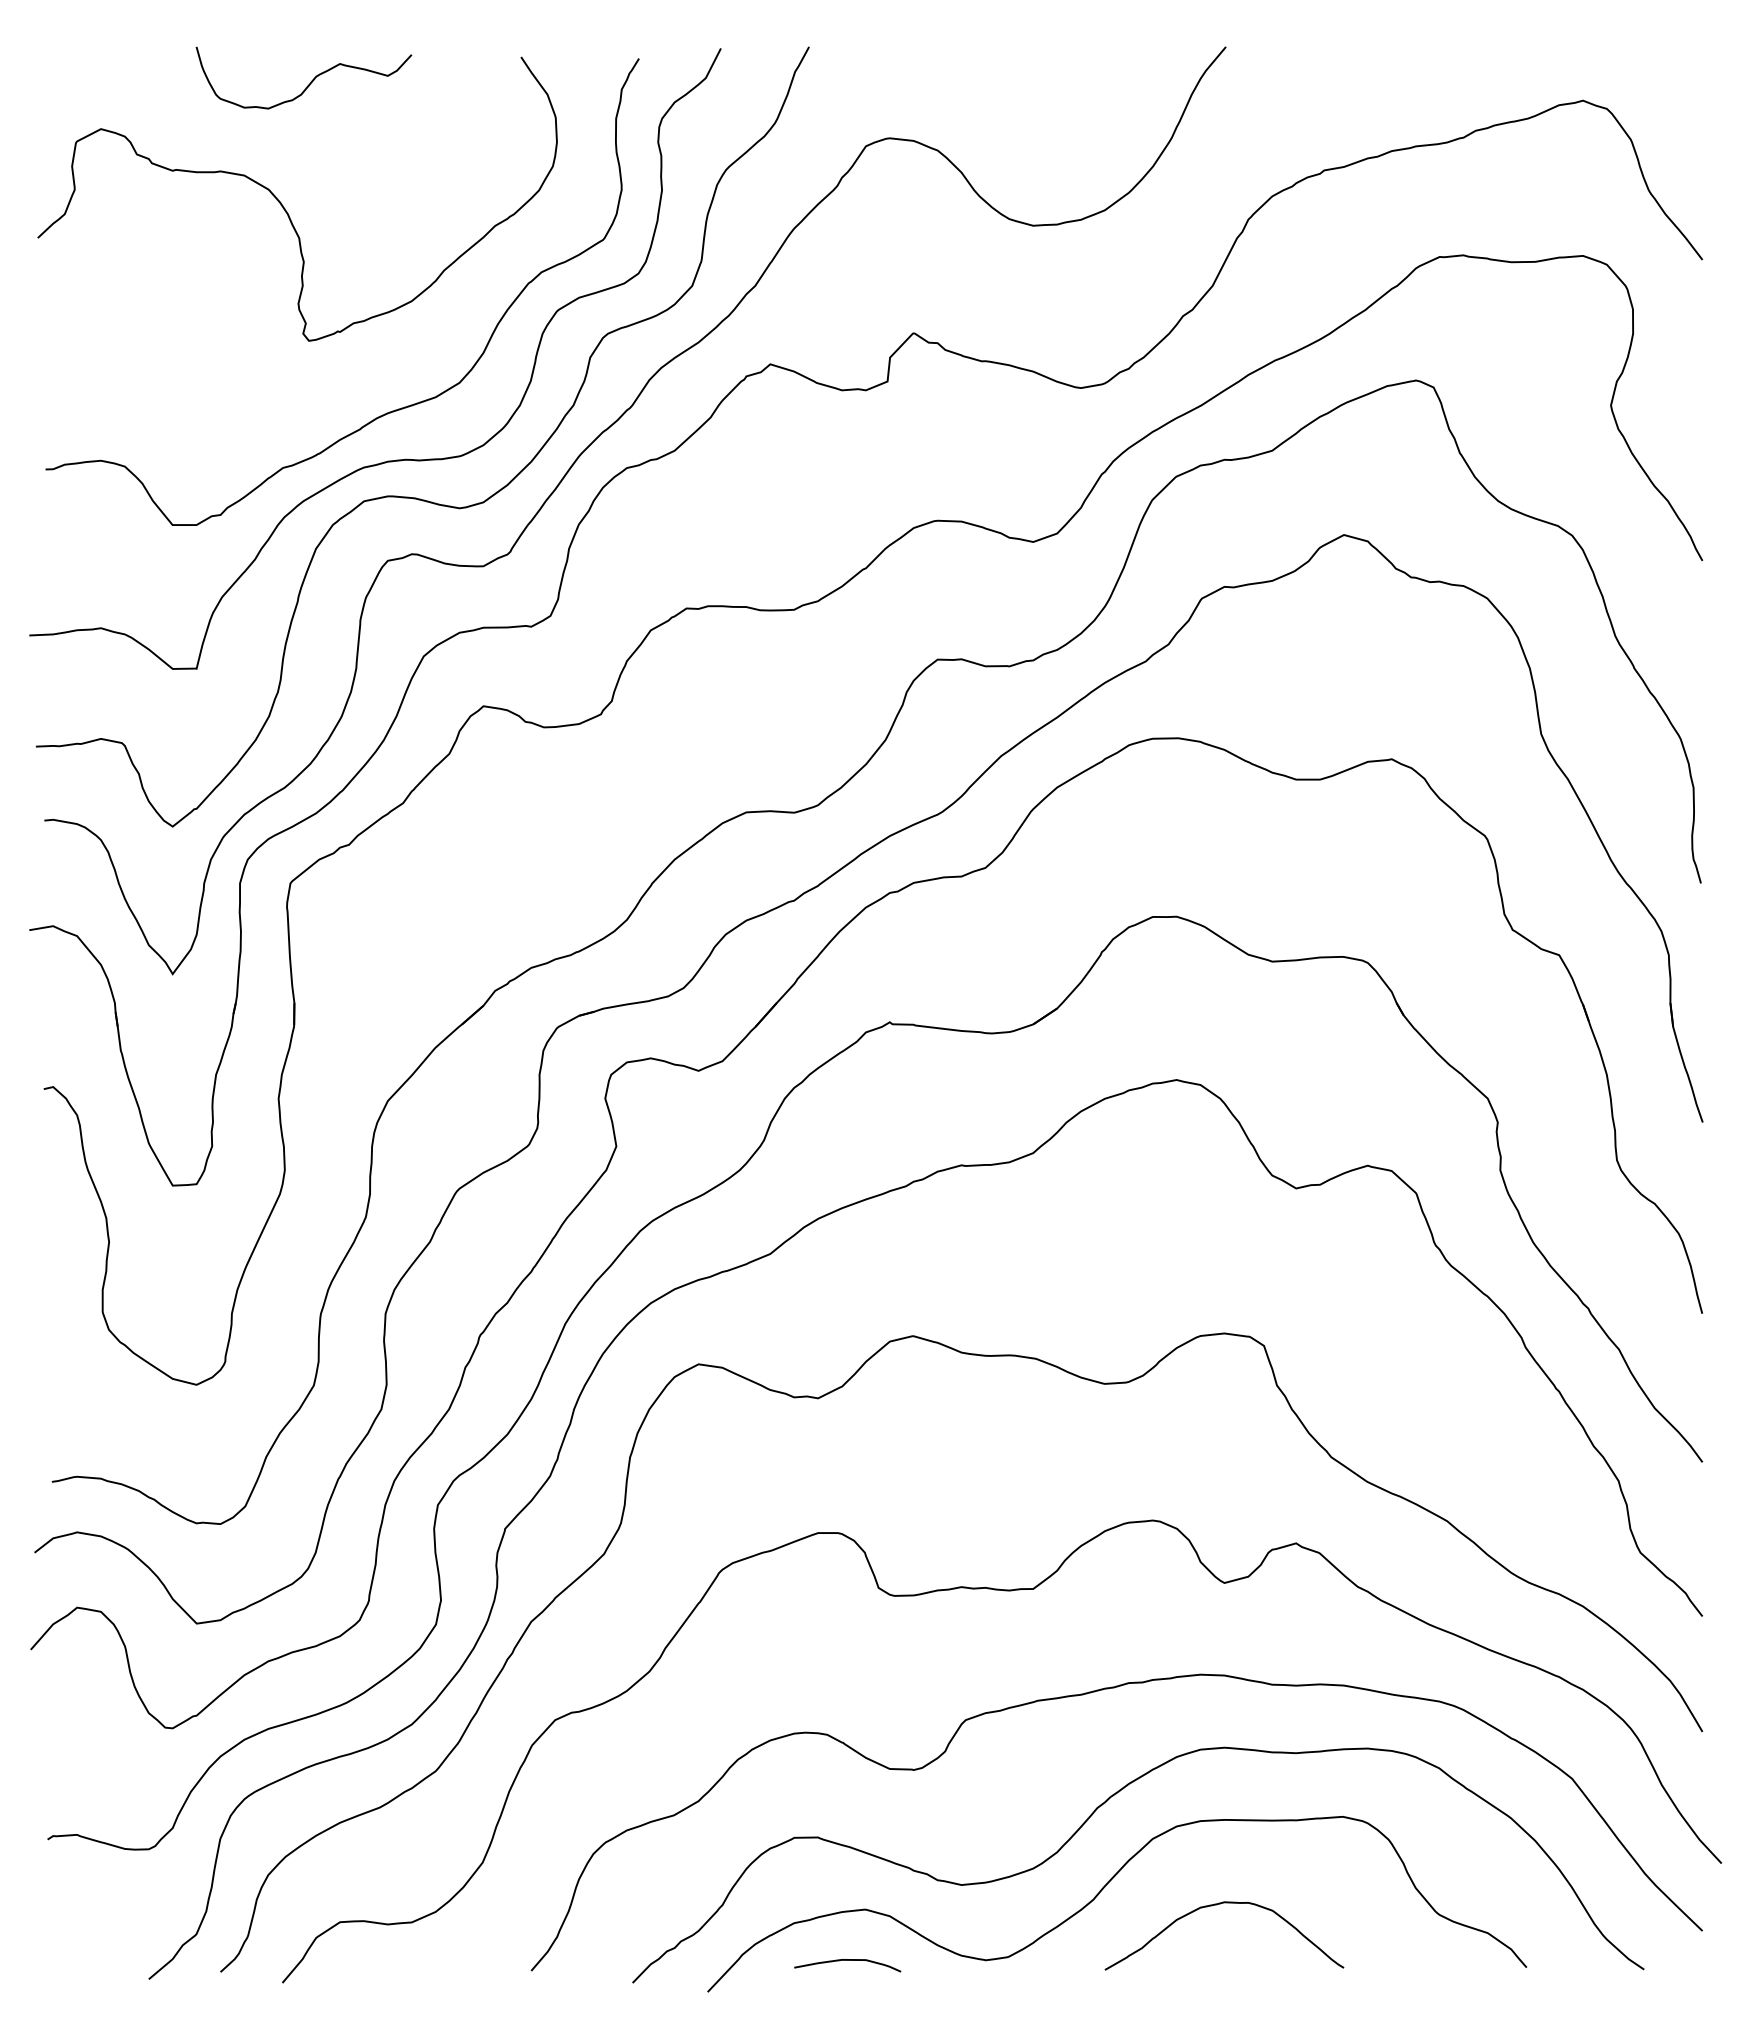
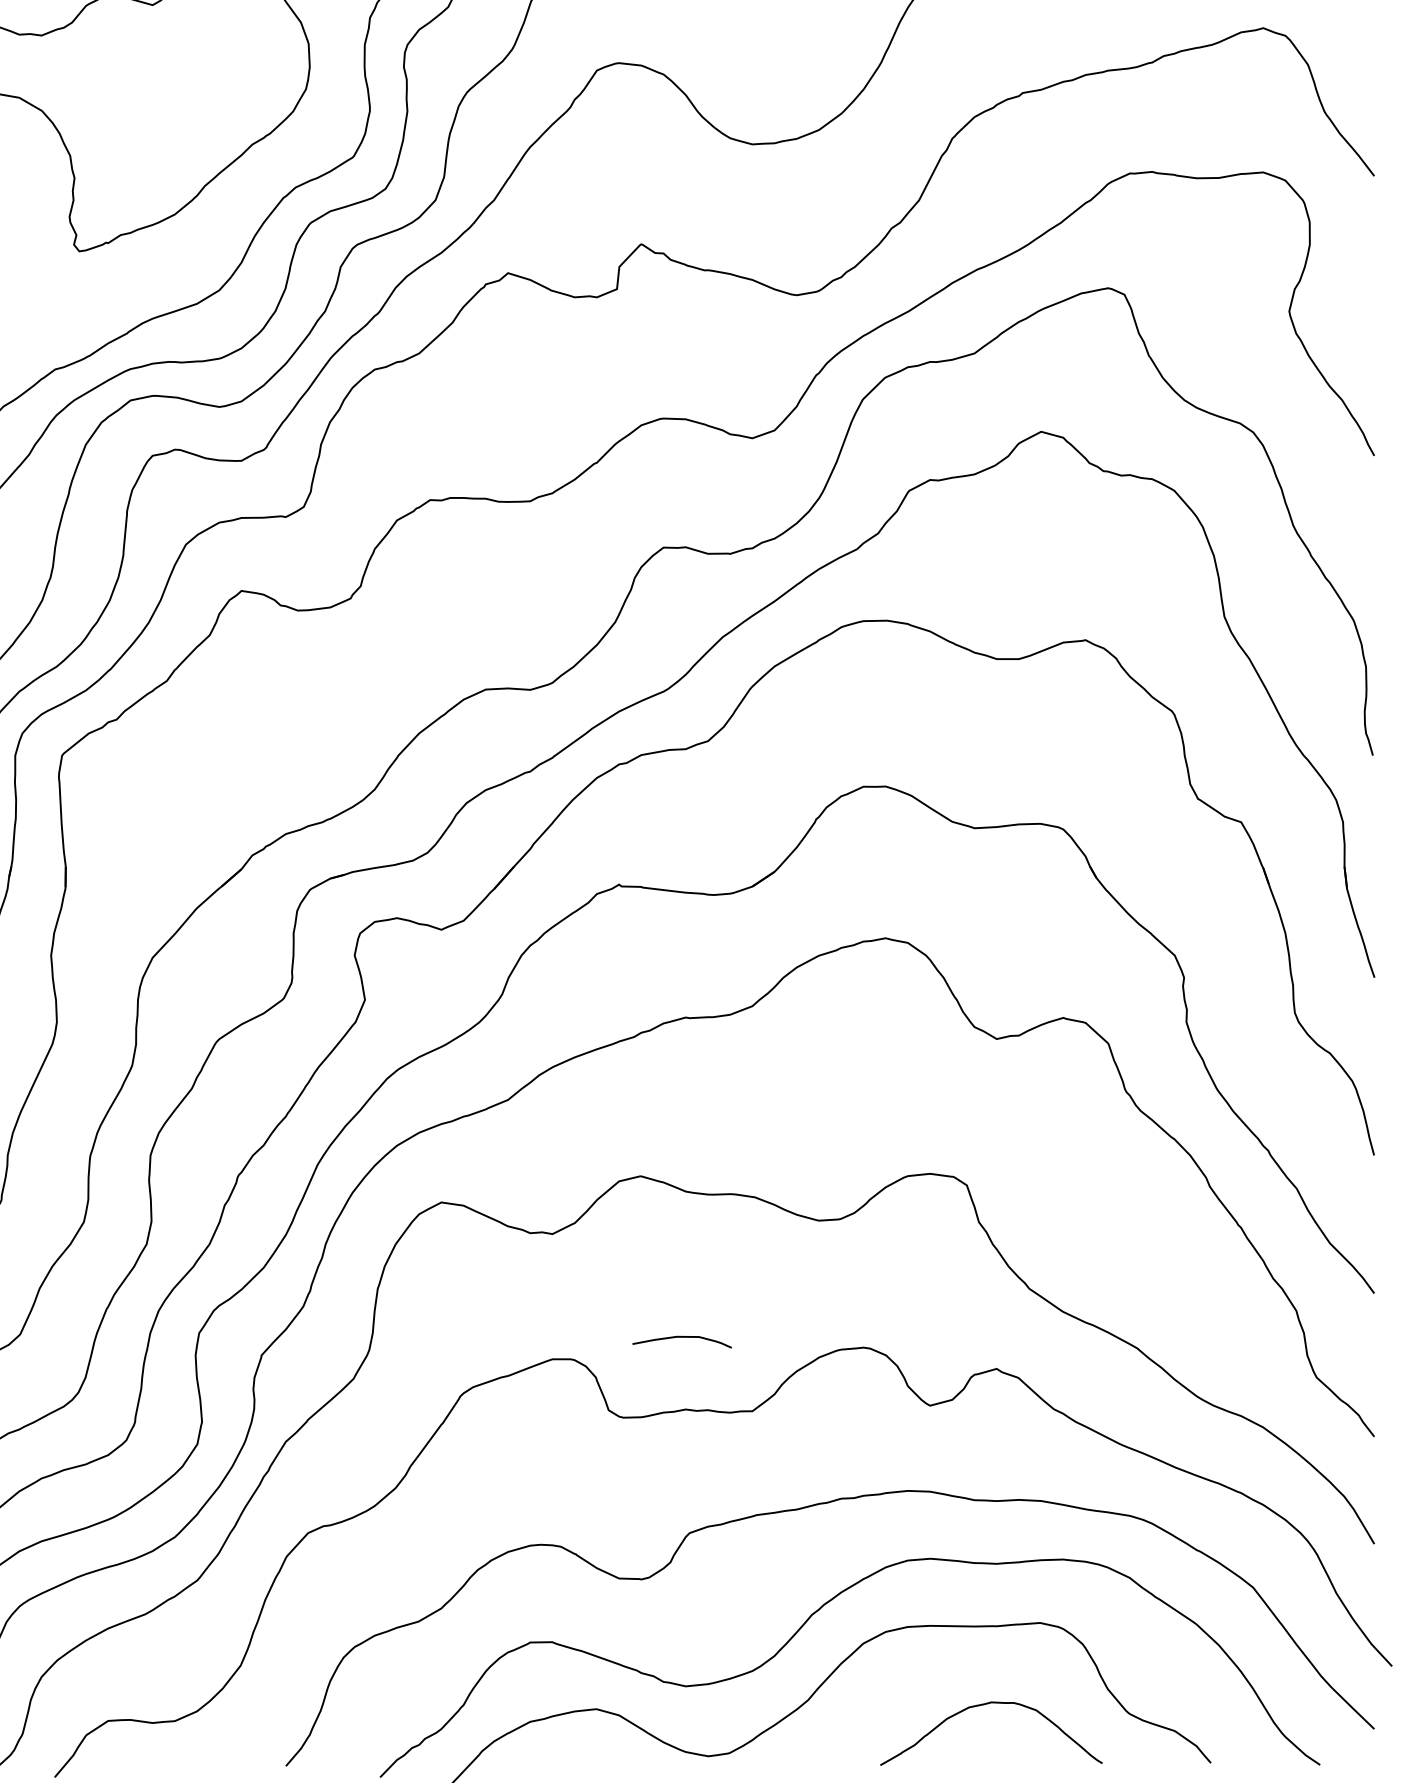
curve: (1216, 1905) -> (984, 1705), moved
curve: (847, 1960) -> (682, 1337), moved

